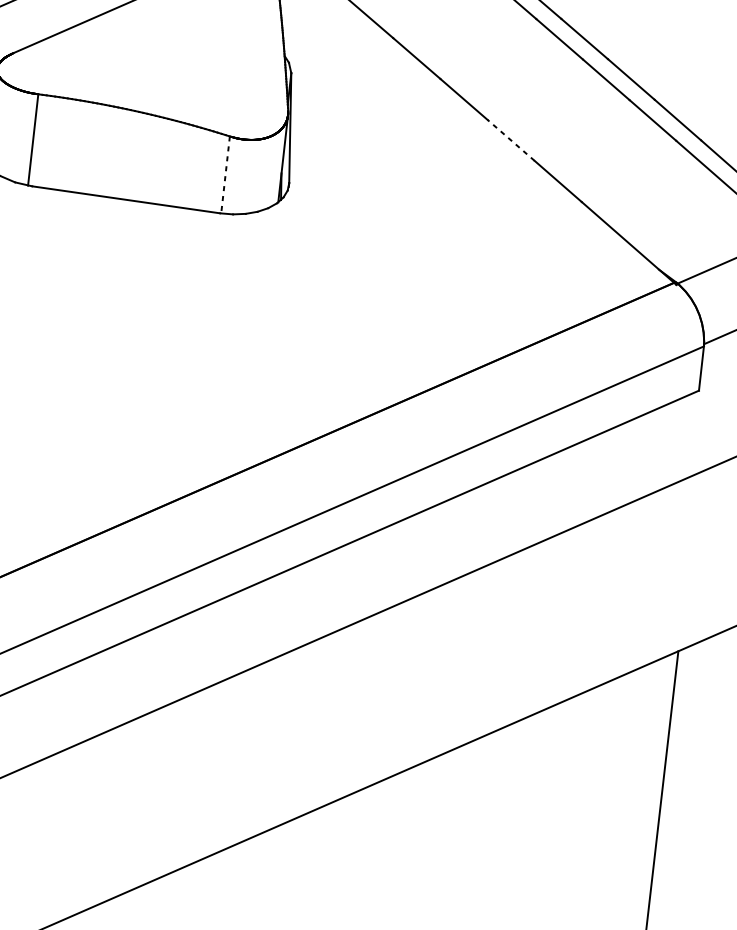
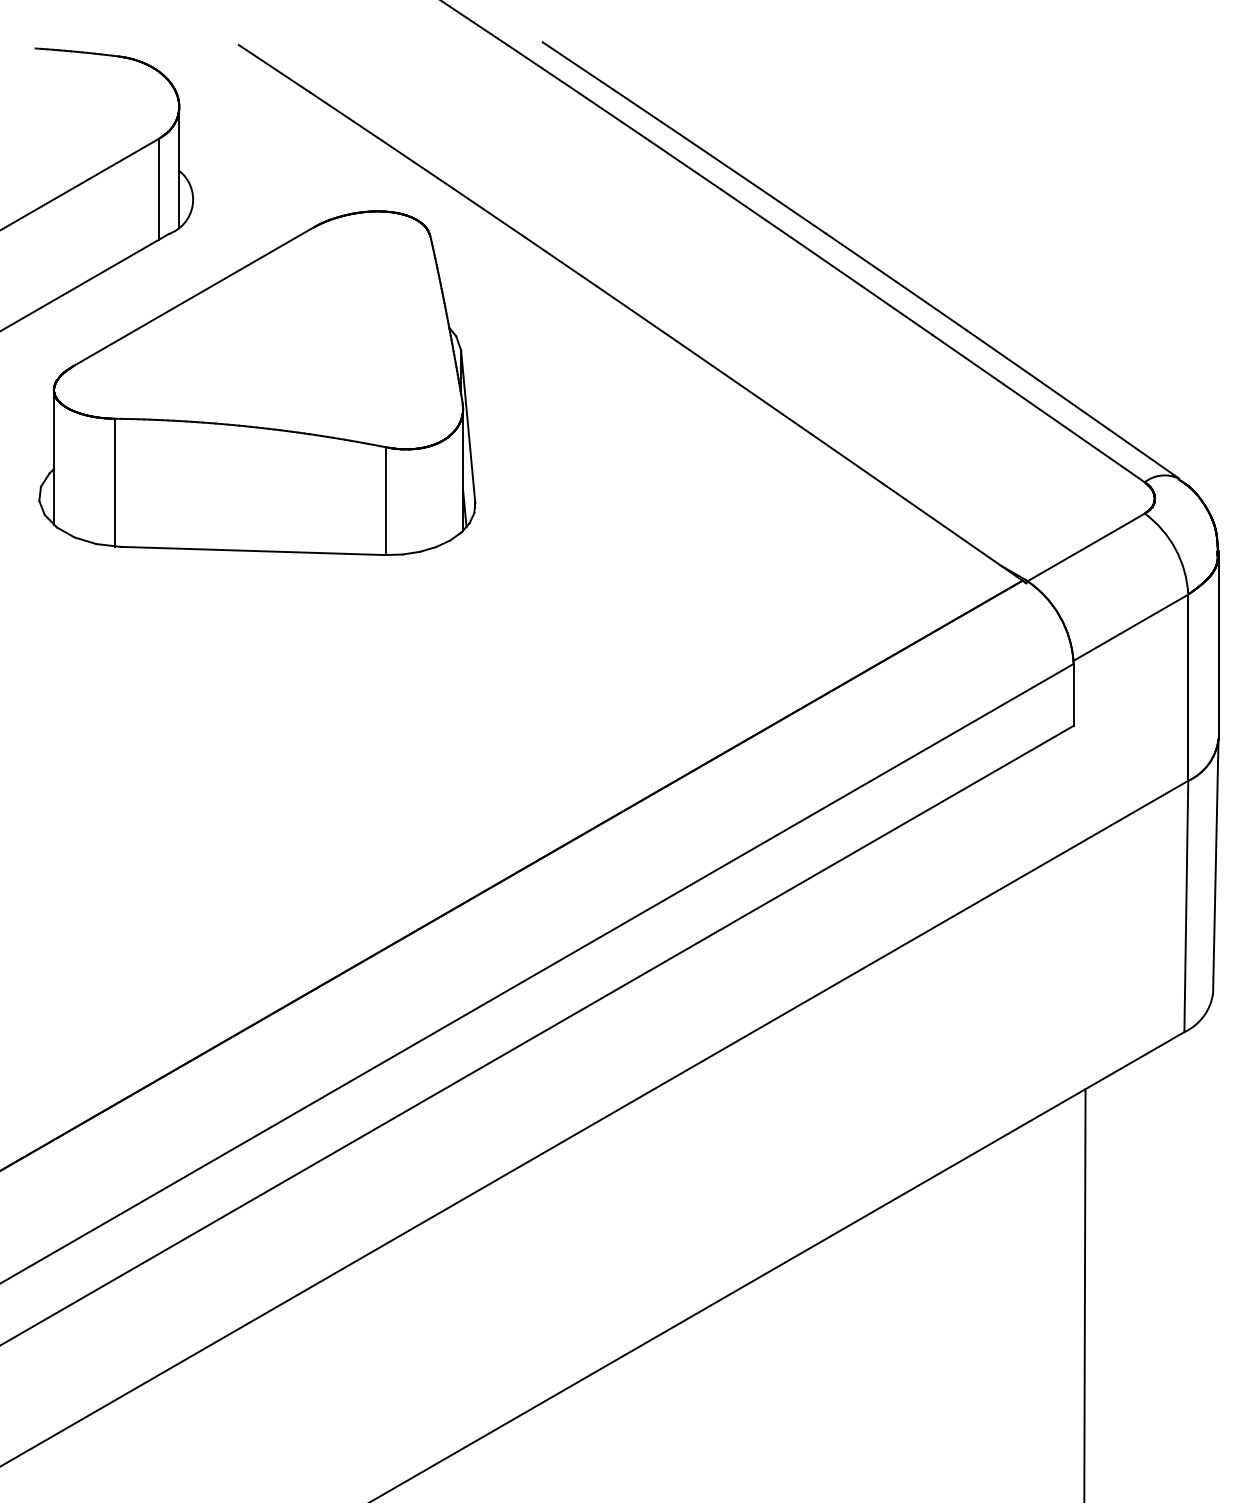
line: (510, 139) -> (774, 408), dashed -> solid
line: (225, 175) -> (386, 501), dashed -> solid

